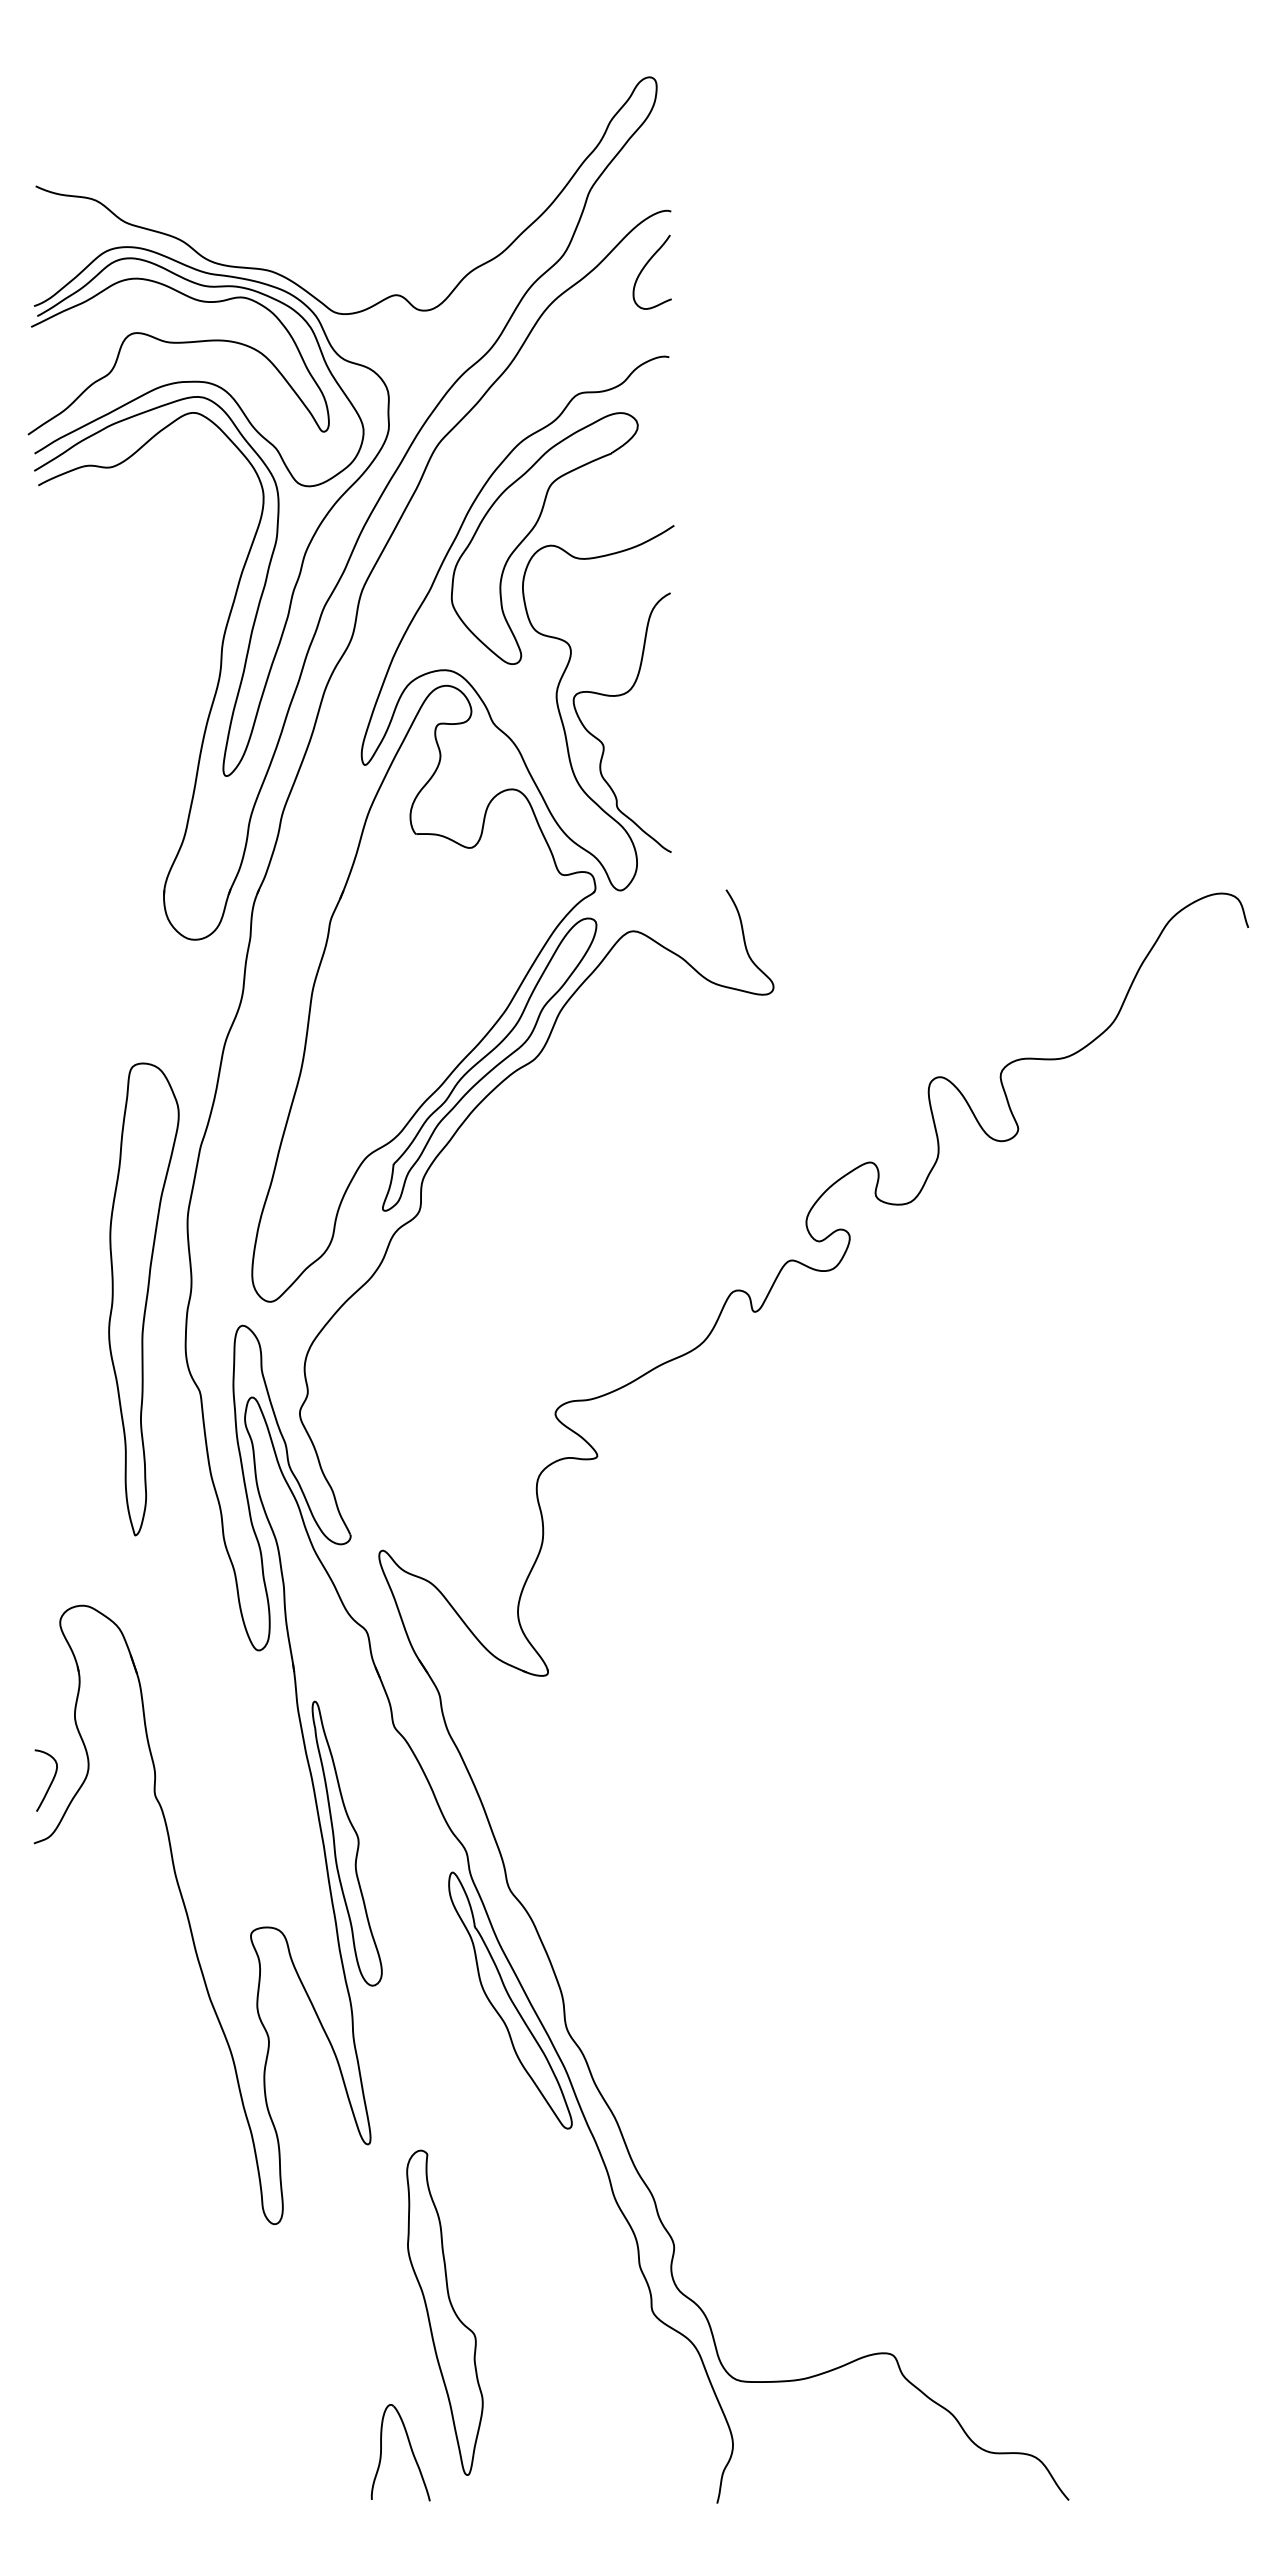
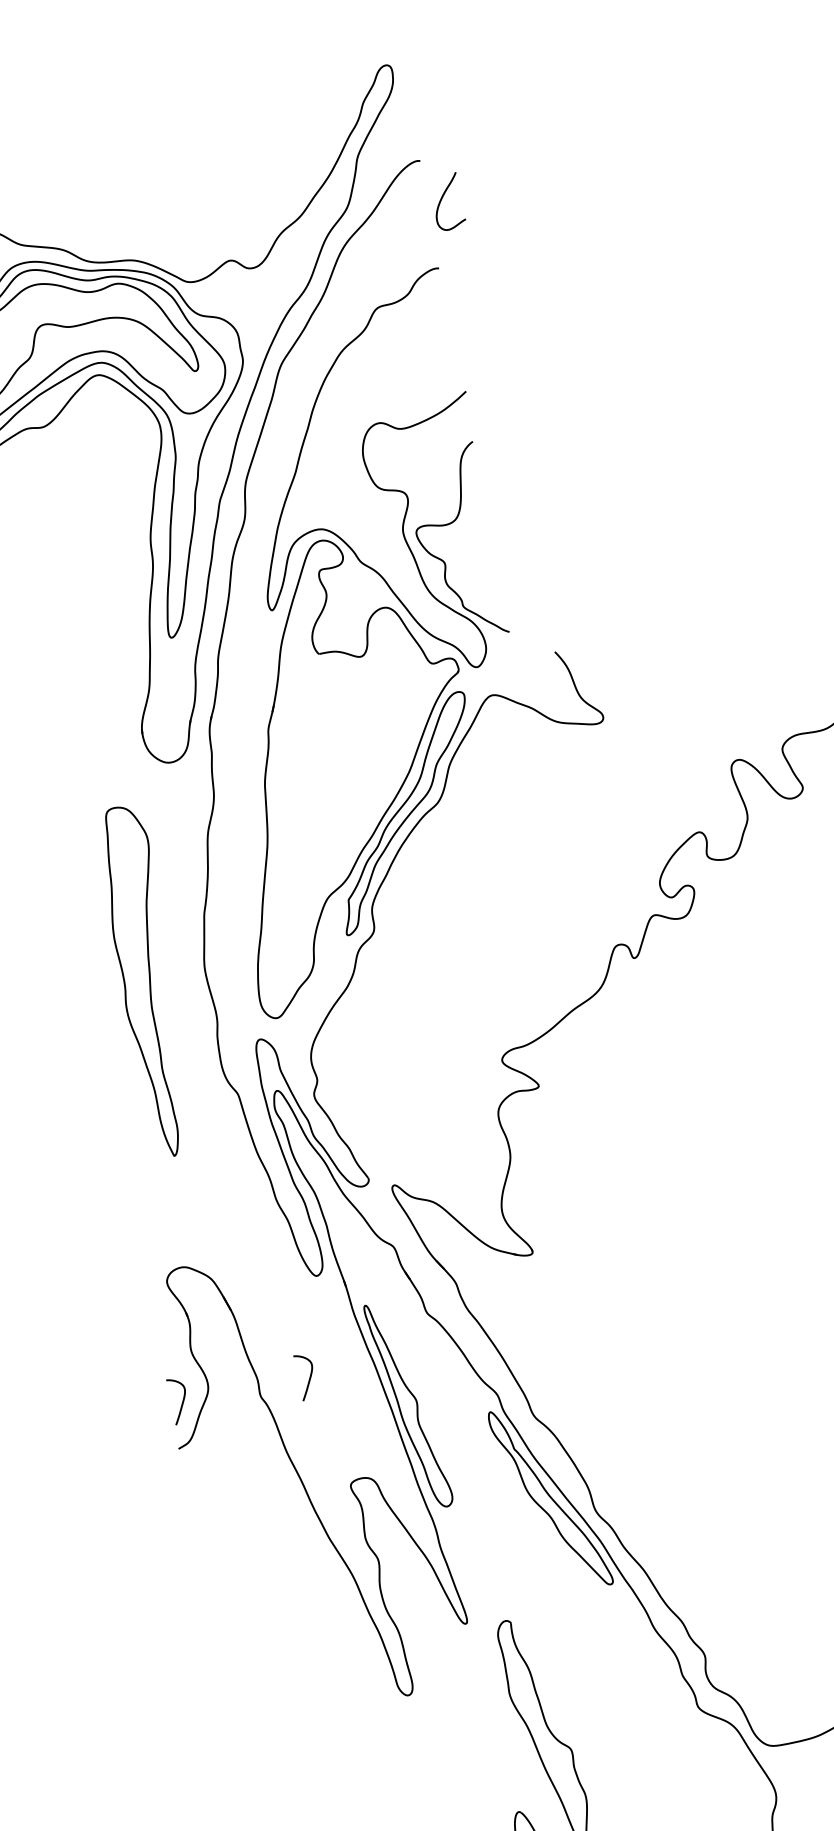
curve: (645, 267) -> (442, 199), moved
part: (534, 528) -> (363, 412), removed
part: (143, 1299) -> (147, 981), moved
curve: (223, 1782) -> (309, 1377), added

